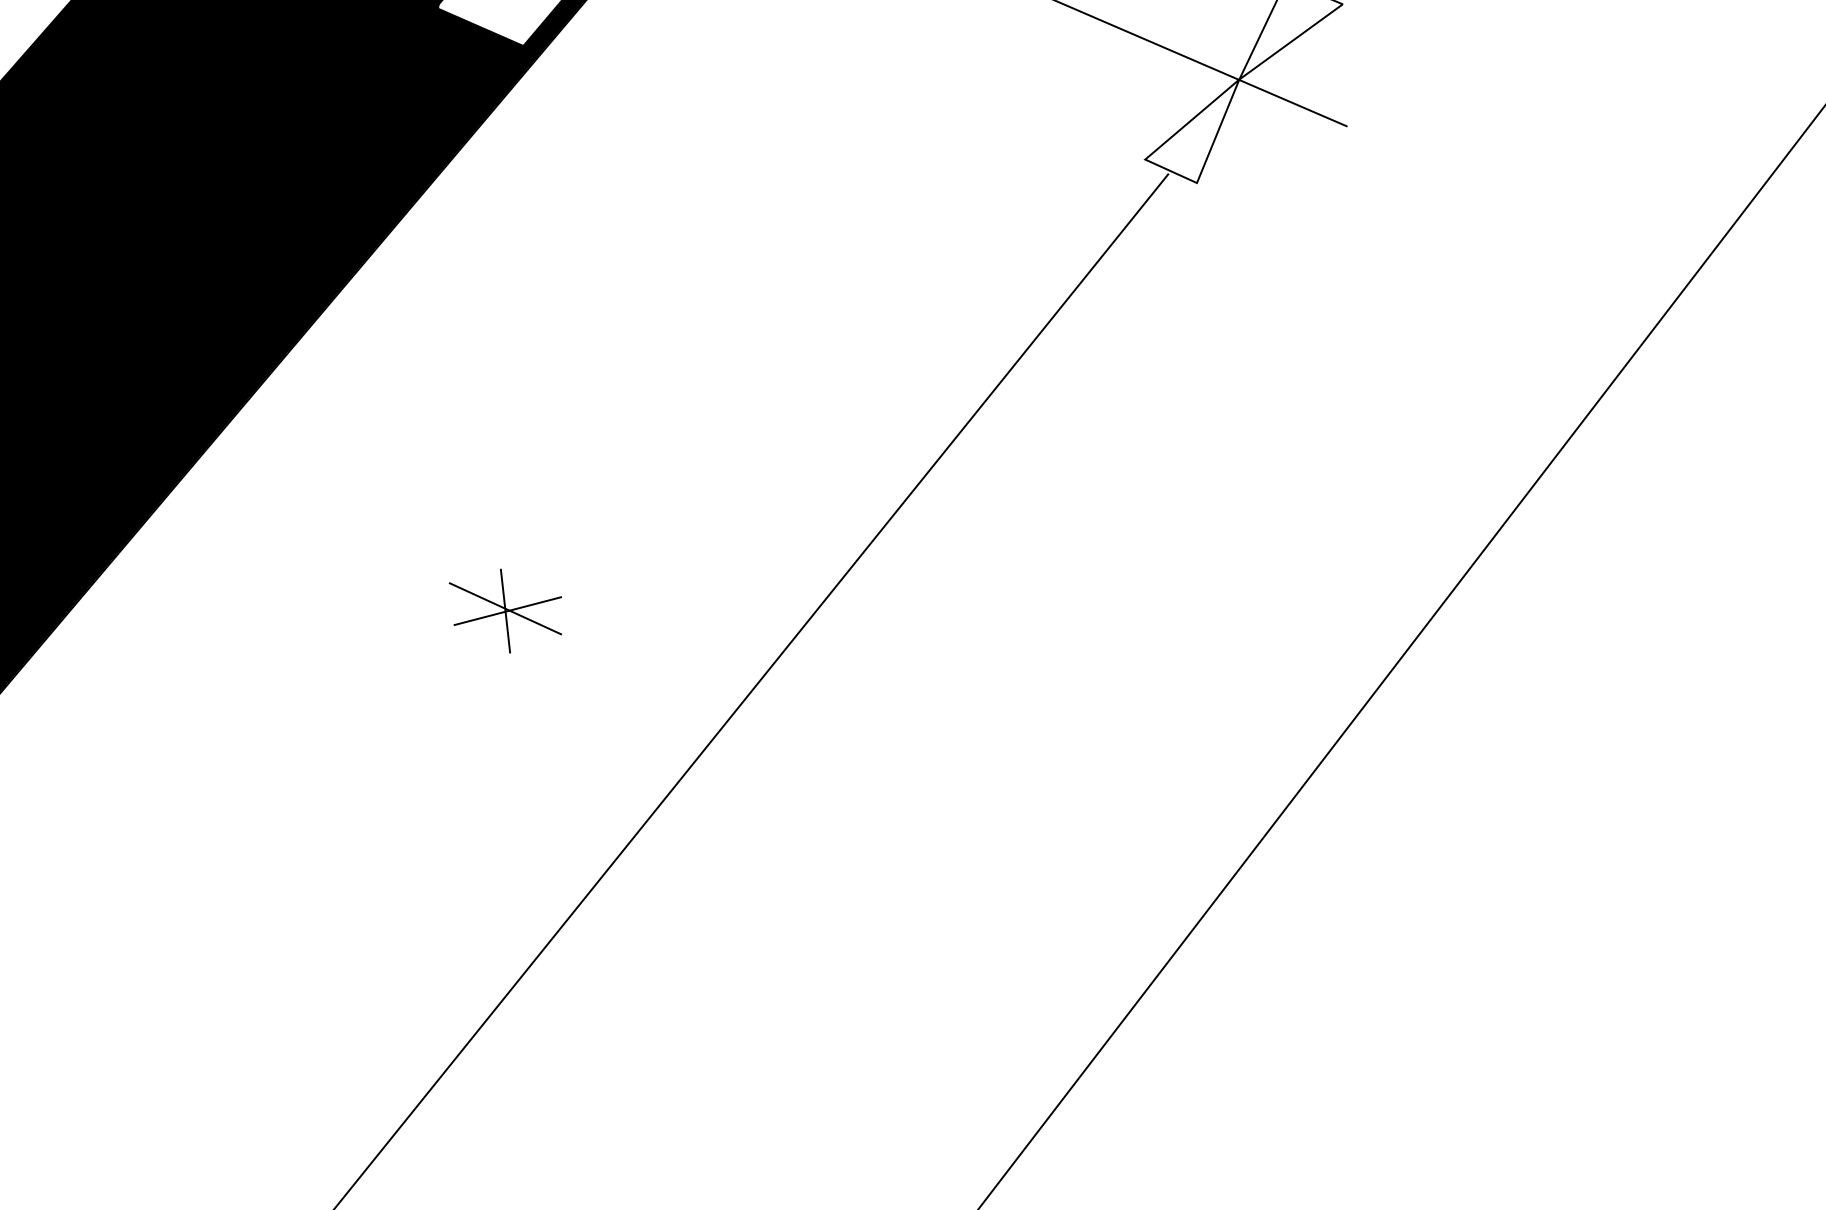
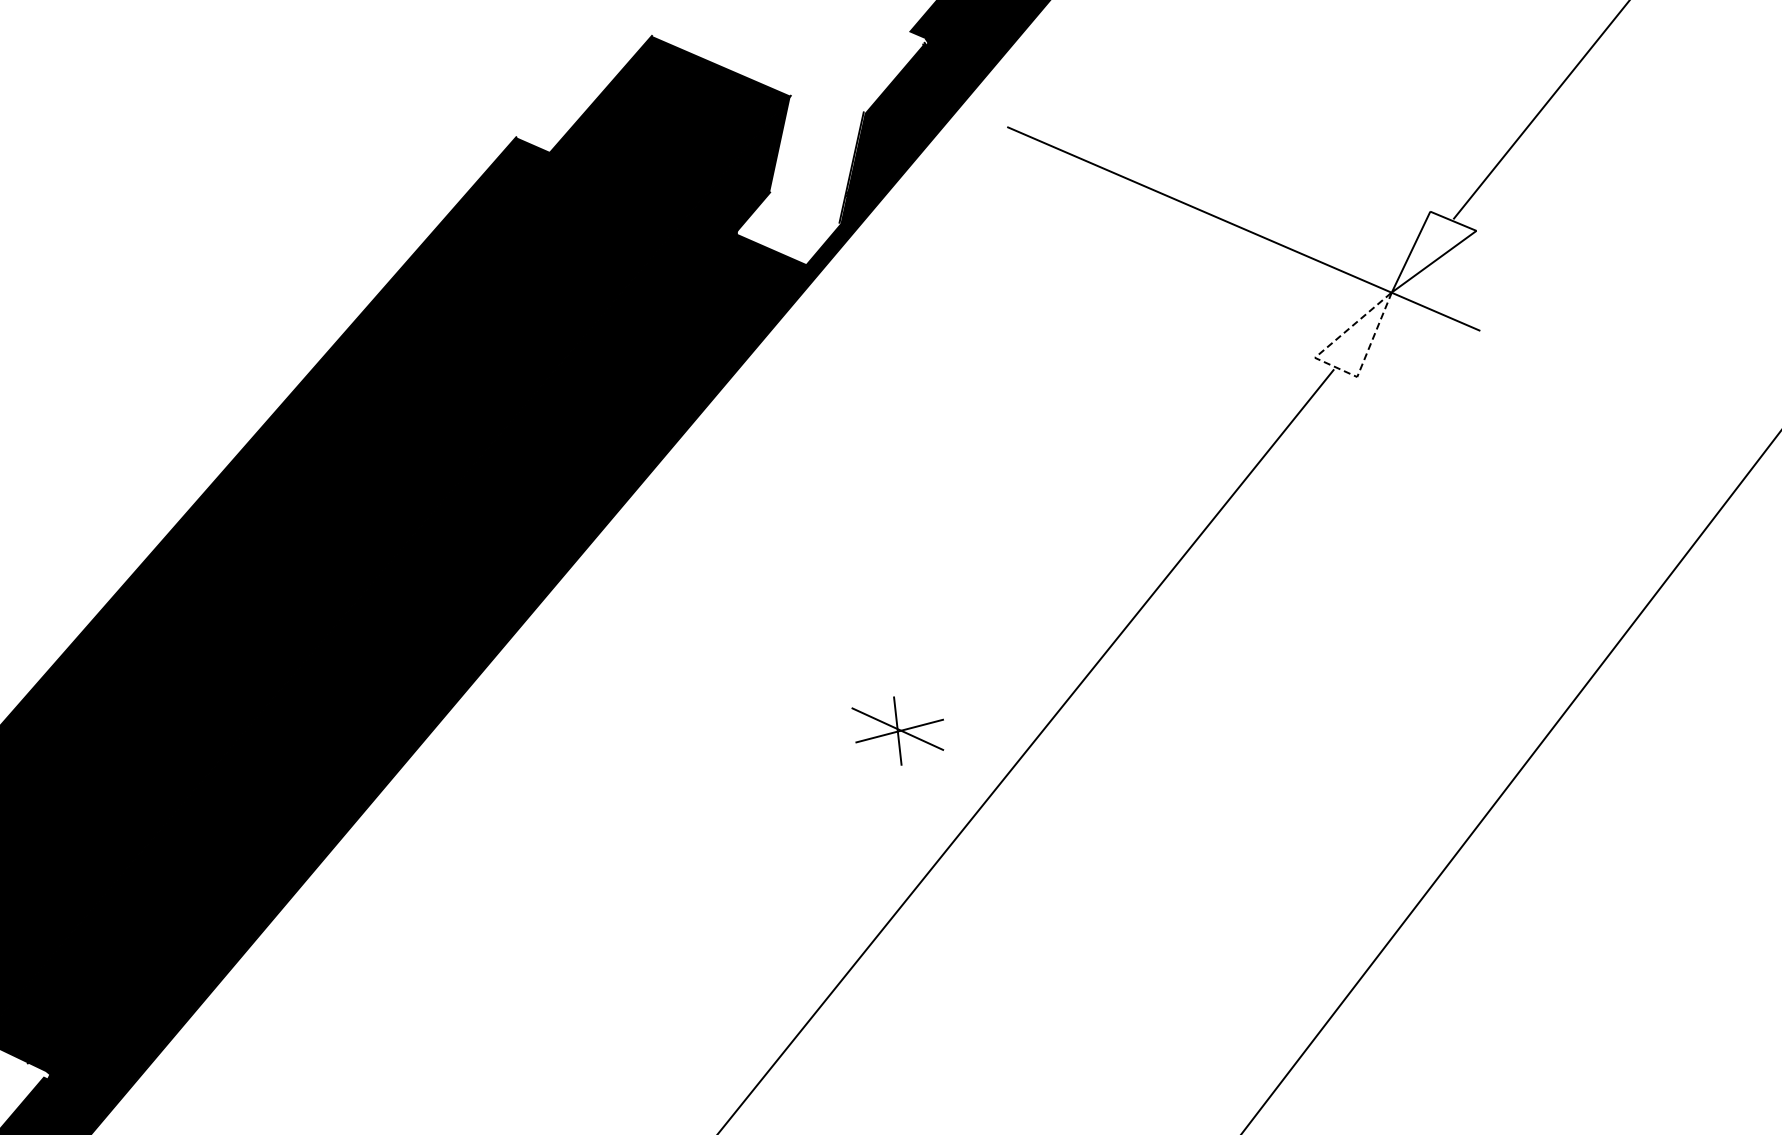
line: (1166, 168) -> (1332, 365), solid -> dashed
part: (505, 610) -> (897, 730), moved

